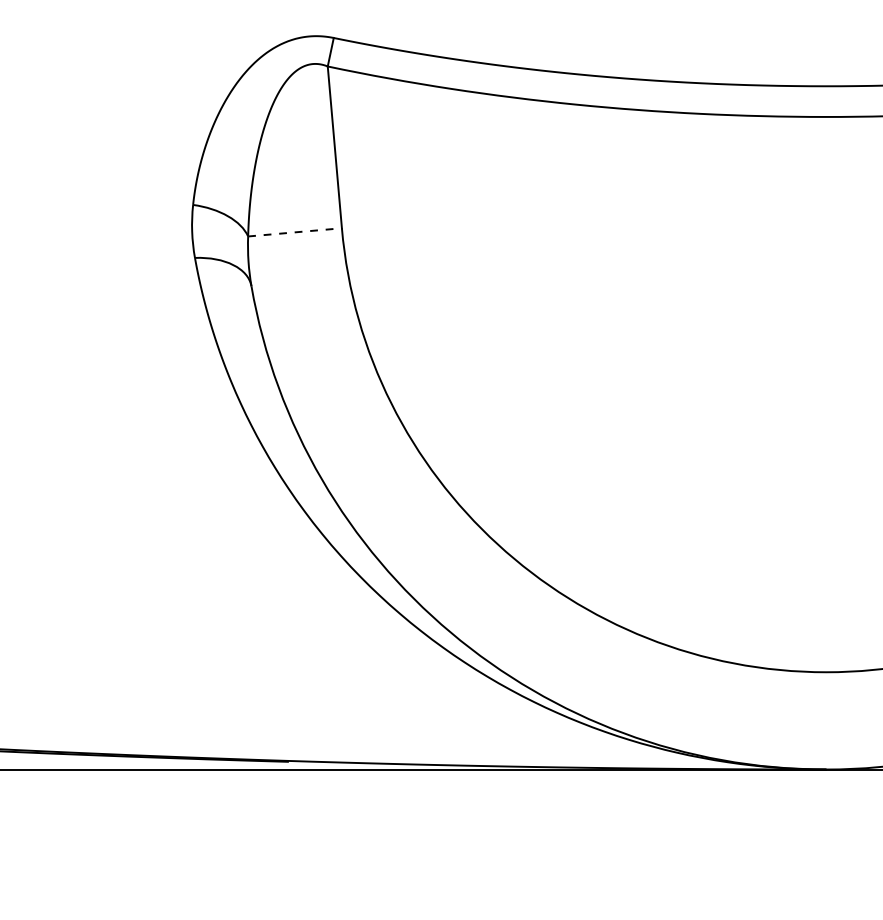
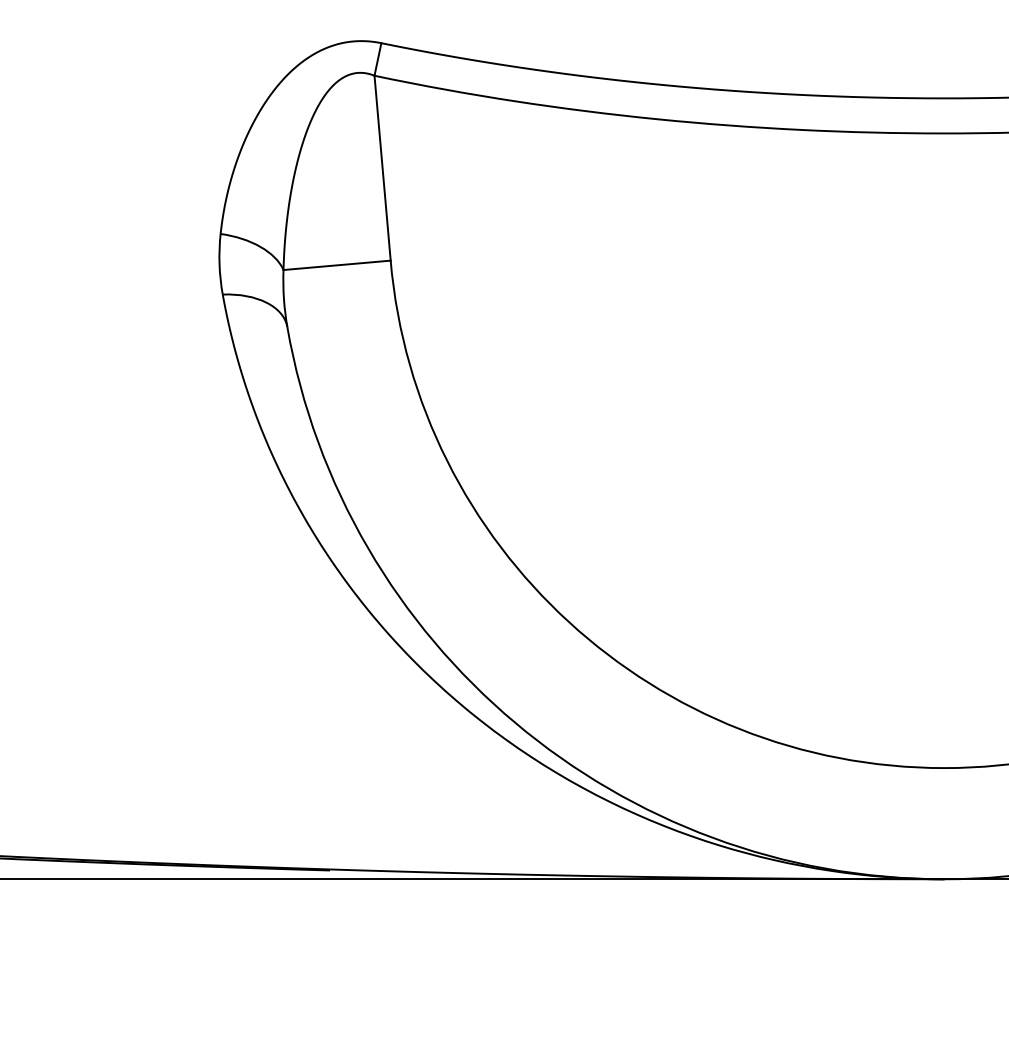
line: (295, 232) -> (337, 265), dashed -> solid

